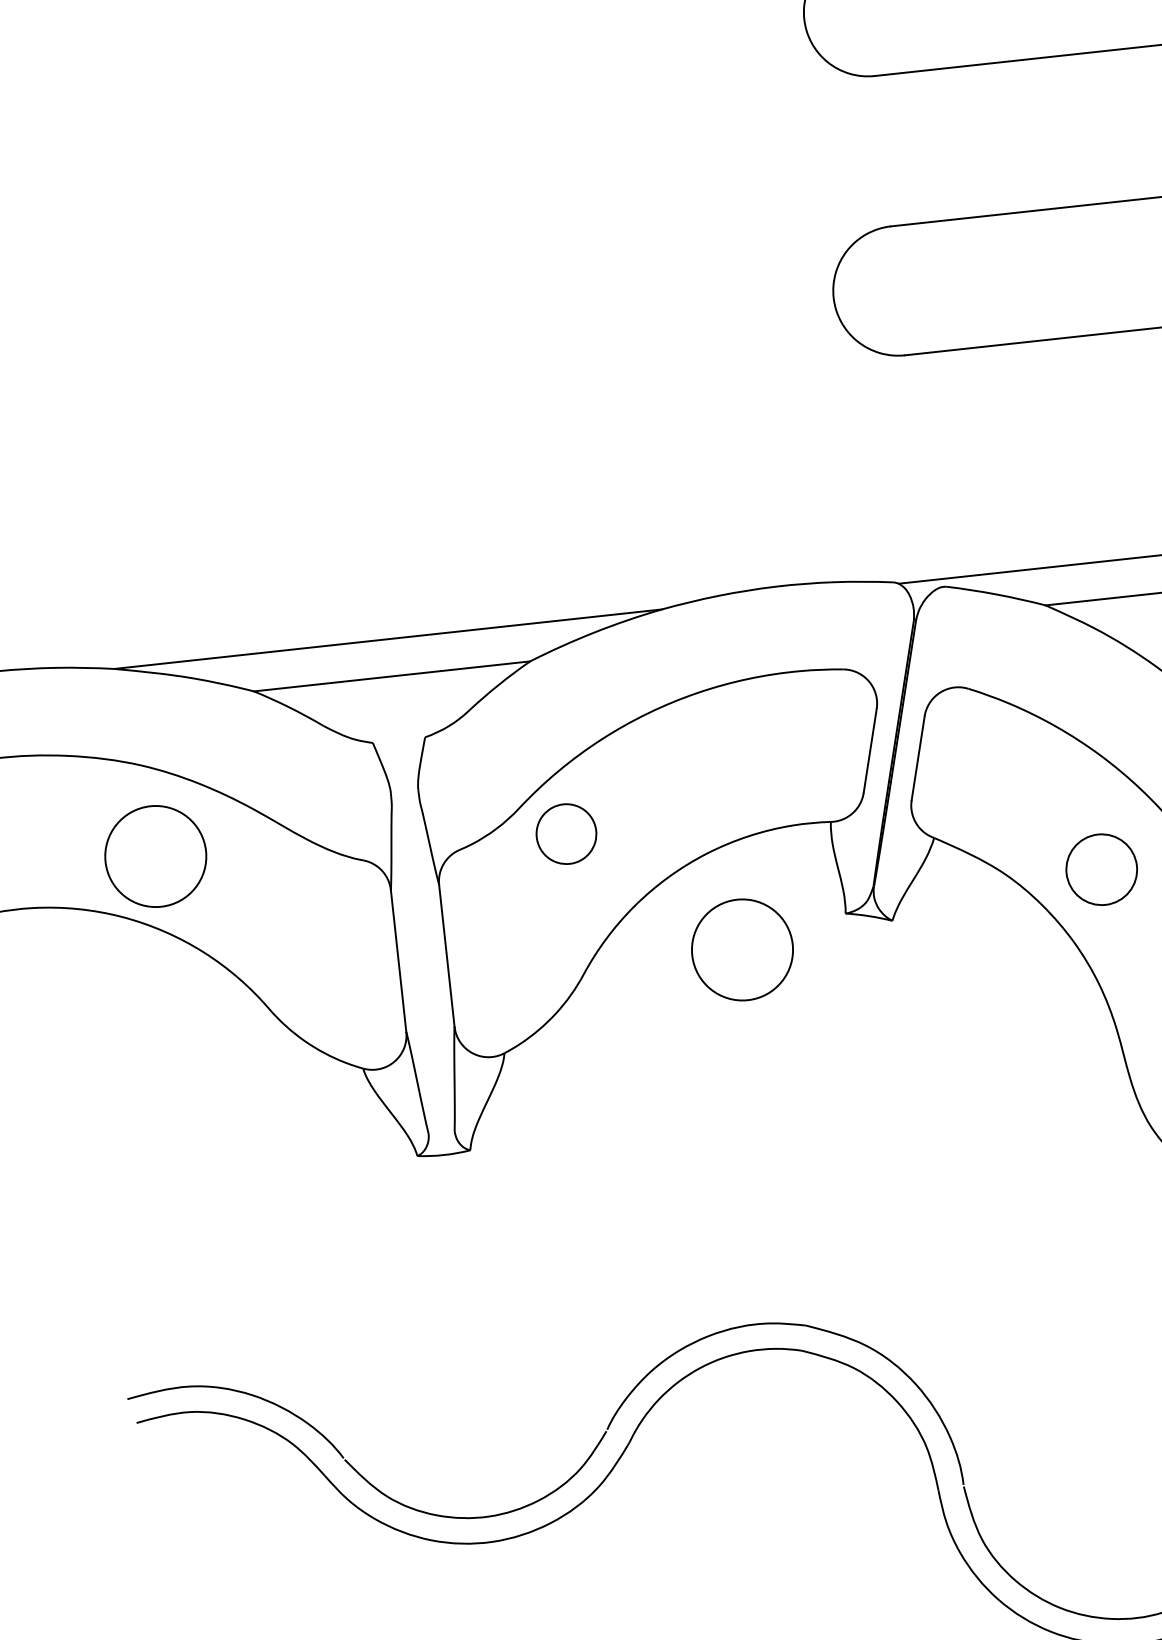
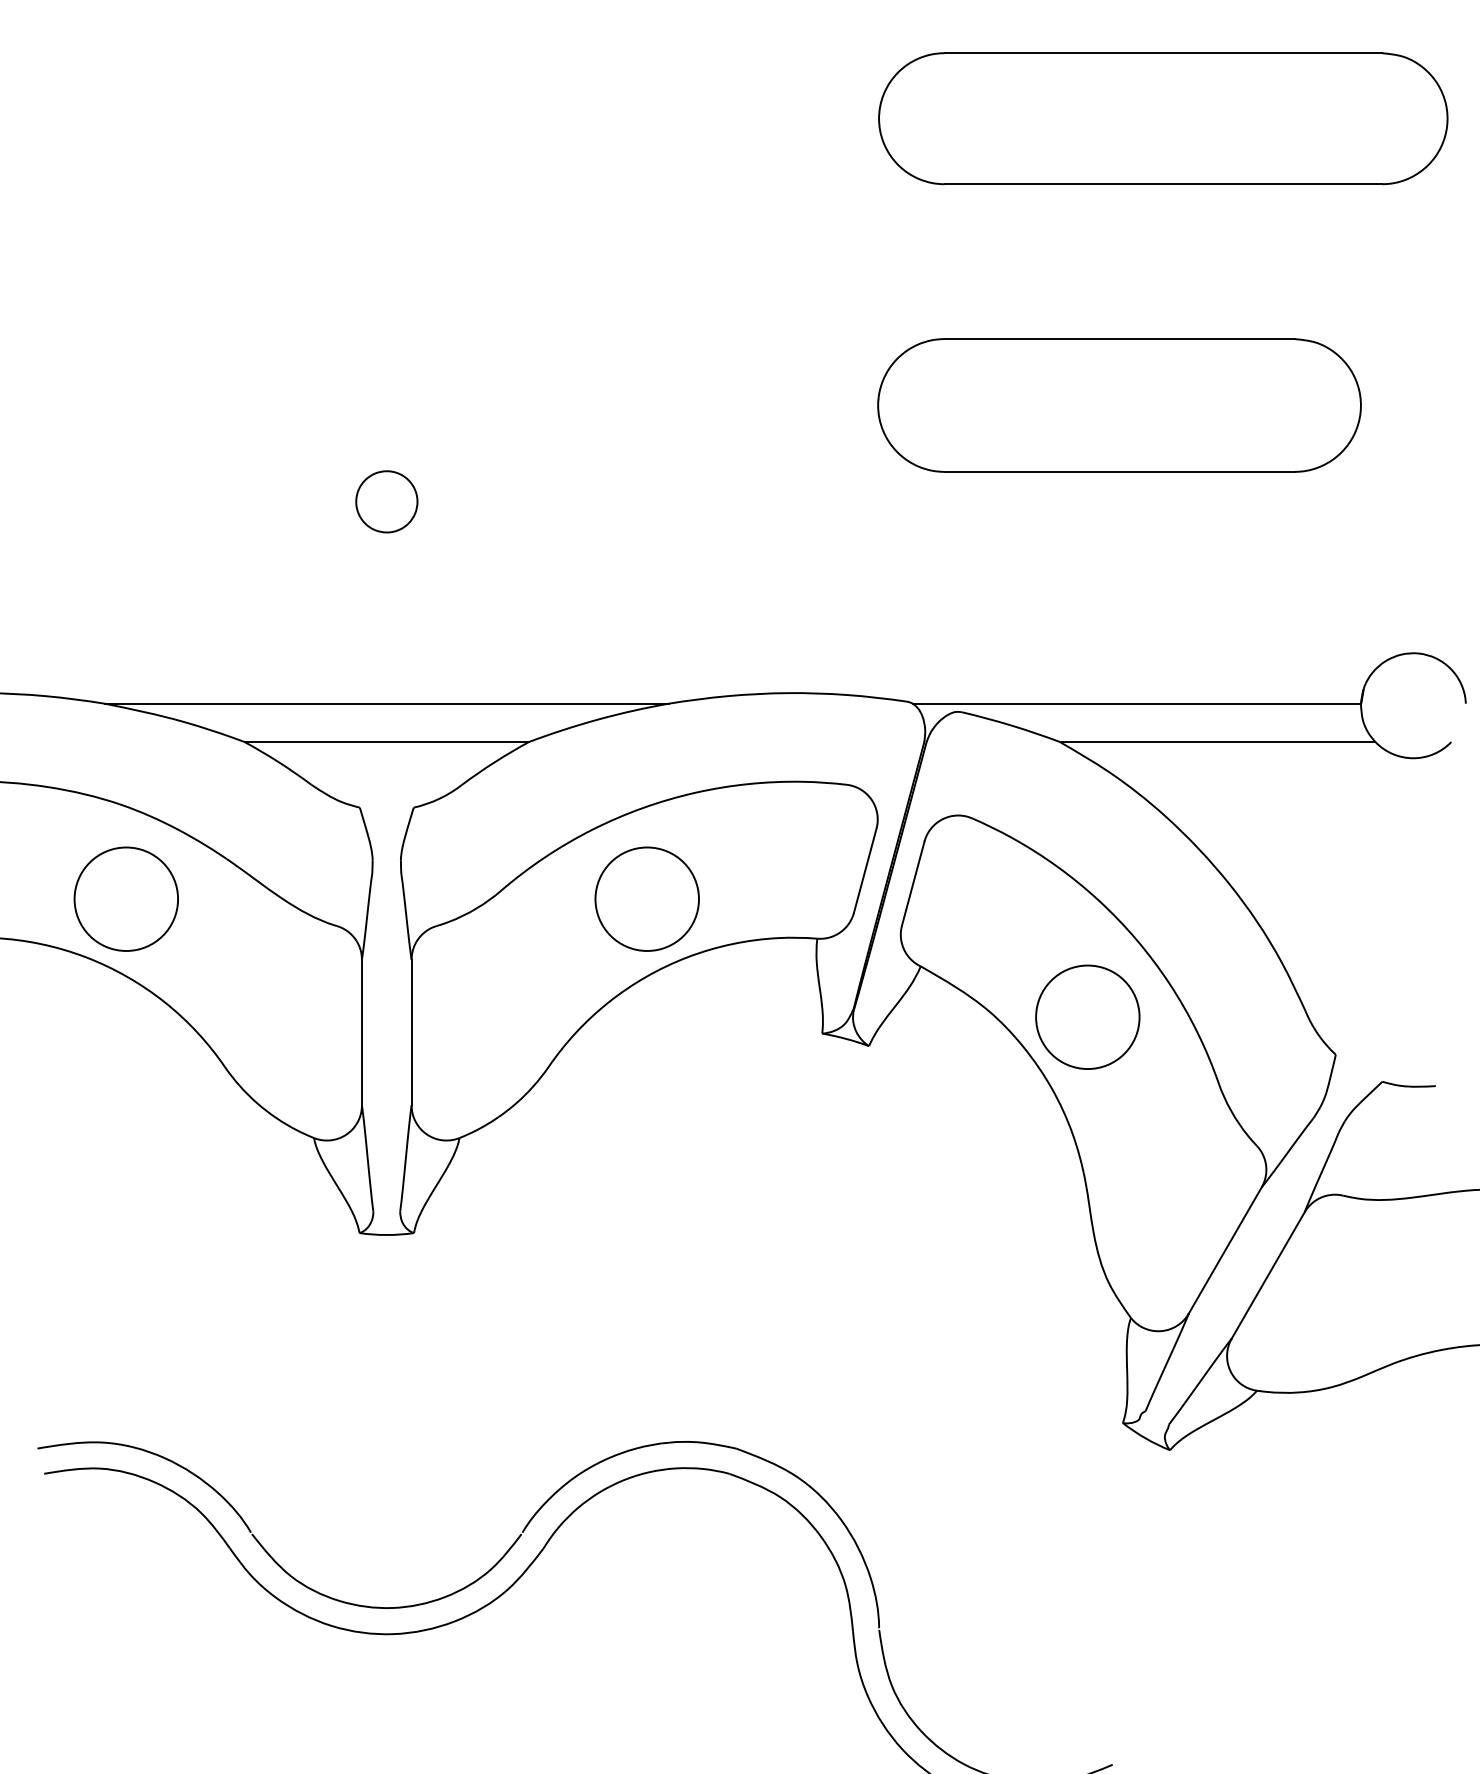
part: (566, 833) -> (386, 501), moved
circle: (1101, 869) -> (1087, 1017), size x1.43
circle: (741, 949) -> (646, 898), moved

